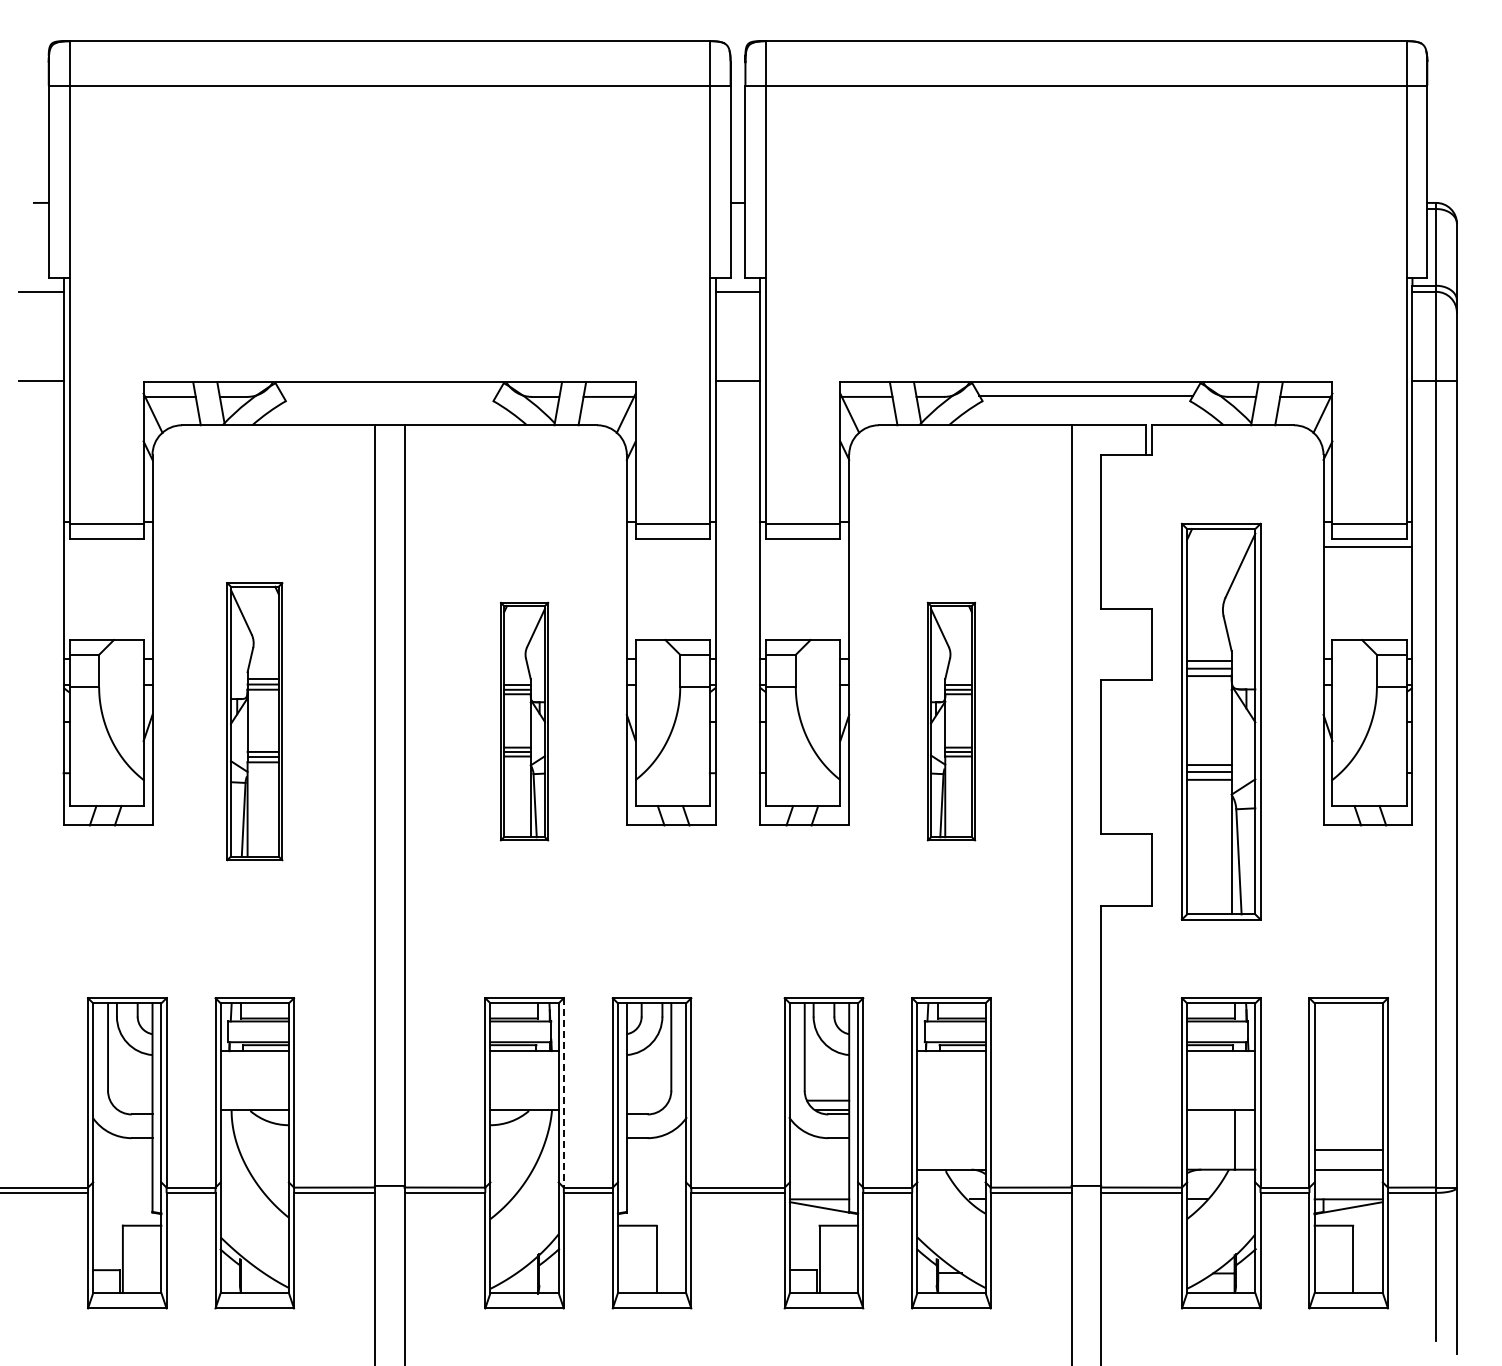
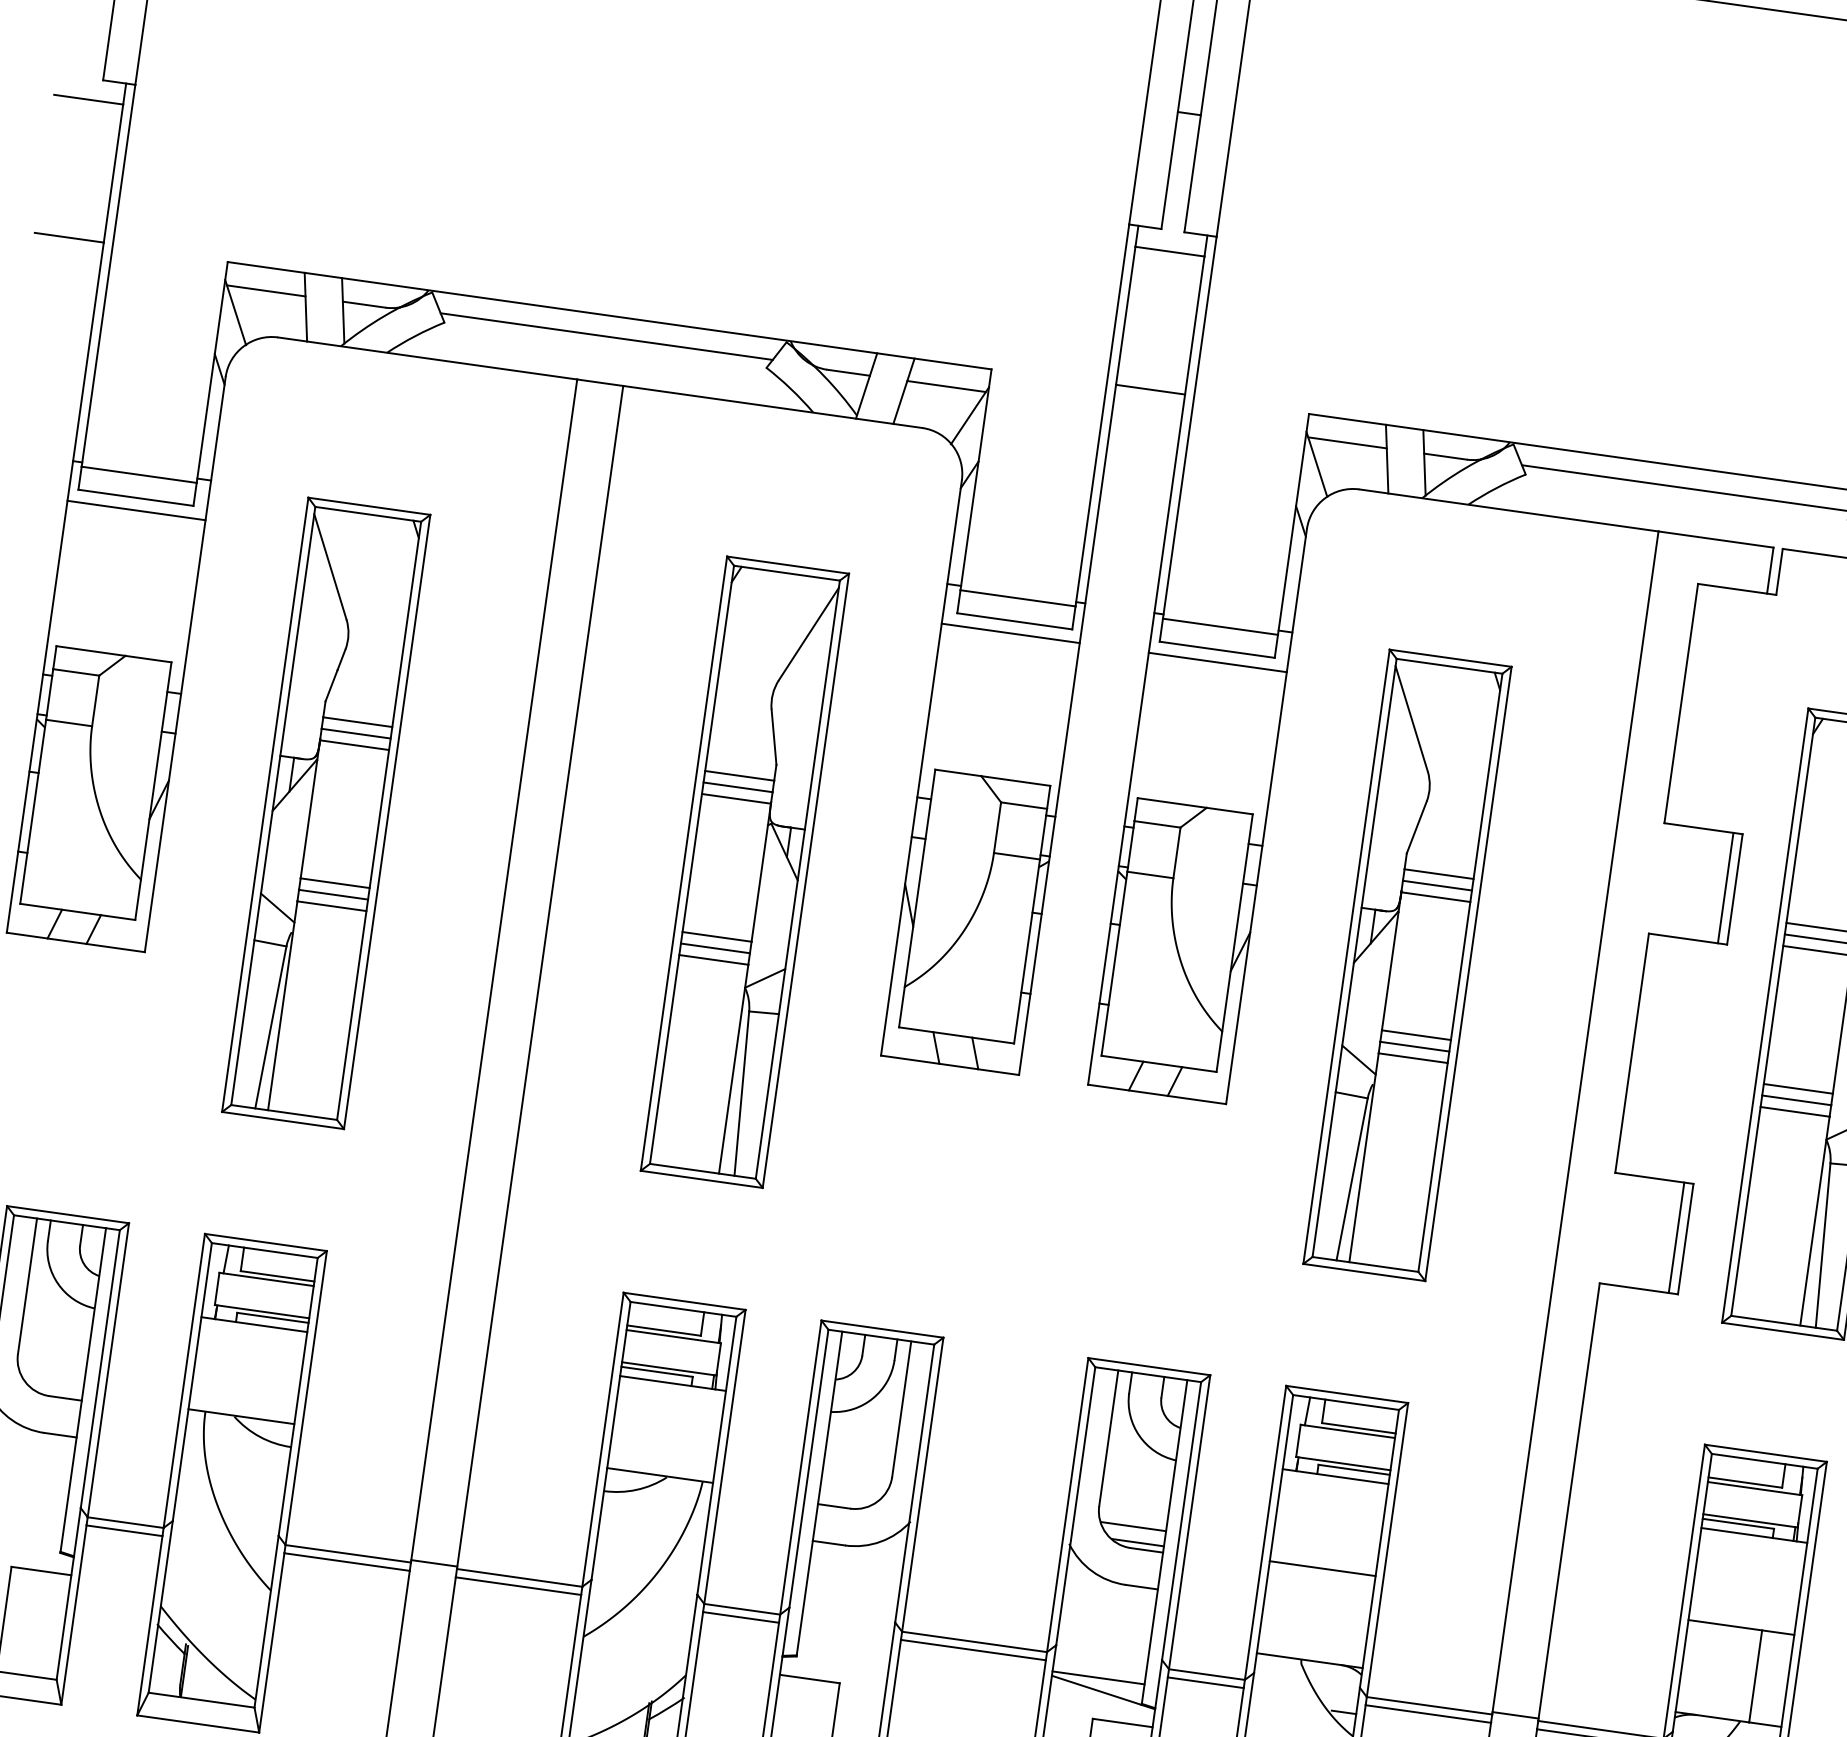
line: (389, 395) -> (606, 336), added
line: (107, 547) -> (135, 510), added
line: (670, 547) -> (1009, 633), added
line: (804, 547) -> (1217, 662), added
line: (1145, 644) -> (1725, 887), added
part: (254, 721) -> (325, 813), size x1.43
part: (524, 721) -> (744, 871), size x1.67
part: (951, 721) -> (1407, 965), size x1.67
line: (1145, 869) -> (1676, 1237), added
line: (563, 1092) -> (724, 1456), dashed -> solid
line: (951, 1110) -> (1322, 1568), added

